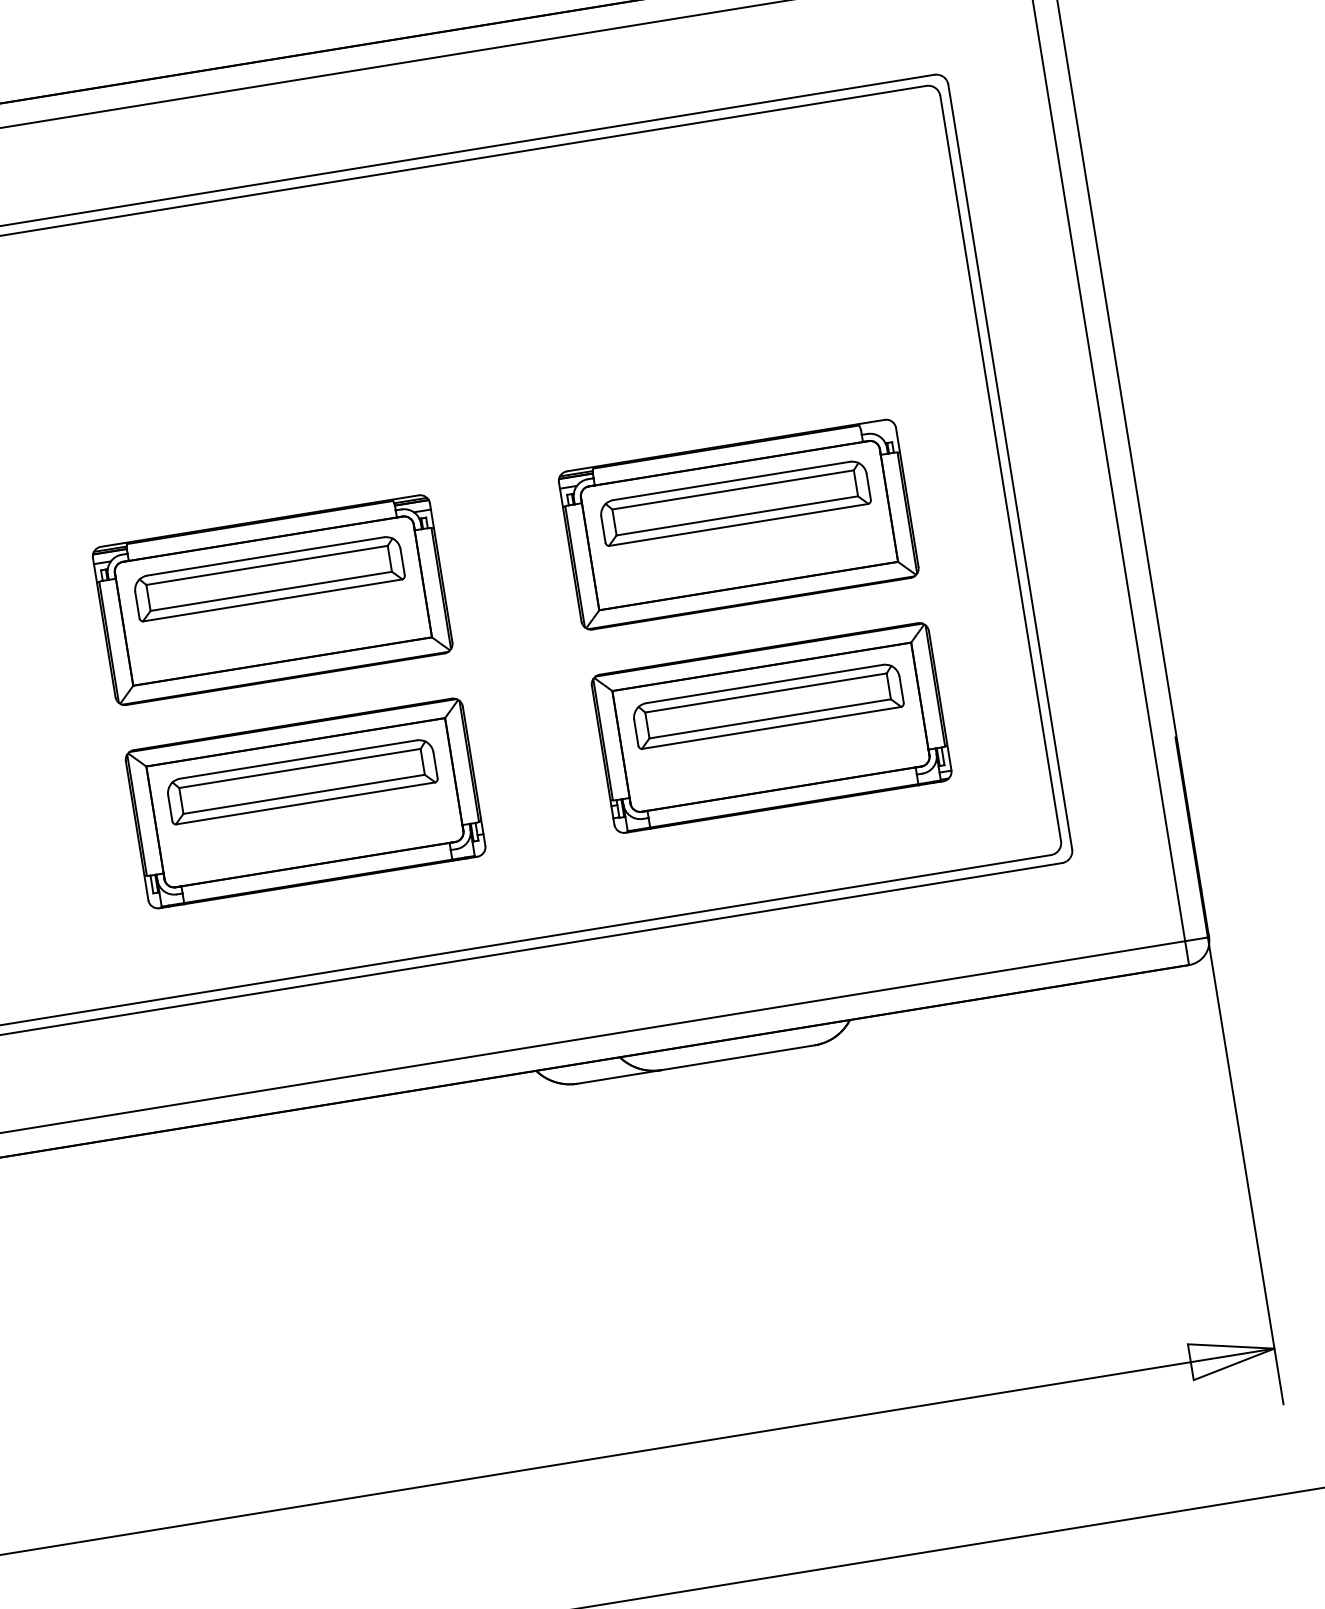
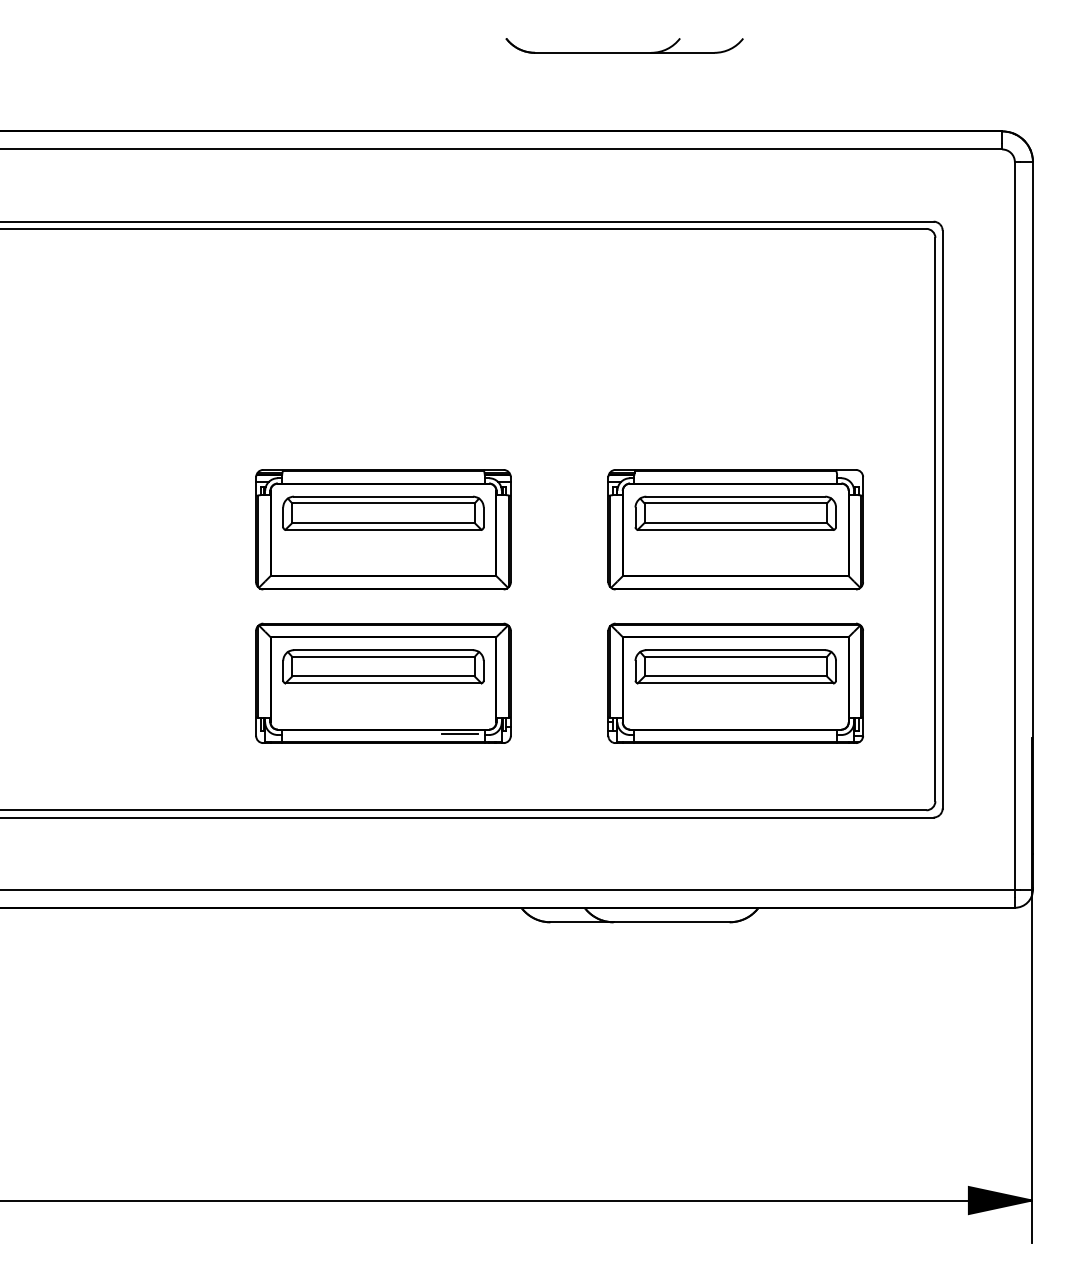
line: (417, 854) -> (459, 734), added
fill: (1232, 1355) -> (1000, 1200), added

